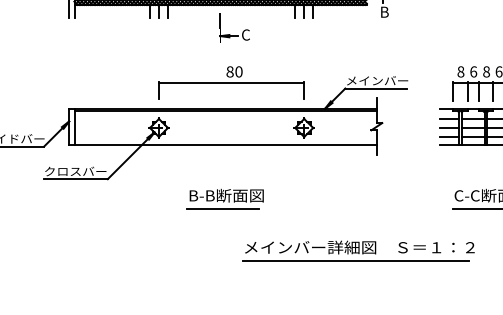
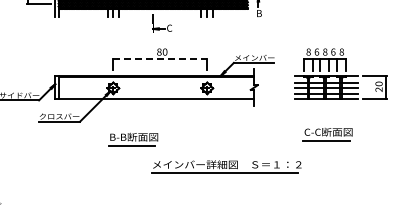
line: (231, 83) -> (160, 59), solid -> dashed
part: (225, 199) -> (133, 139), moved
part: (358, 250) -> (226, 166), moved

